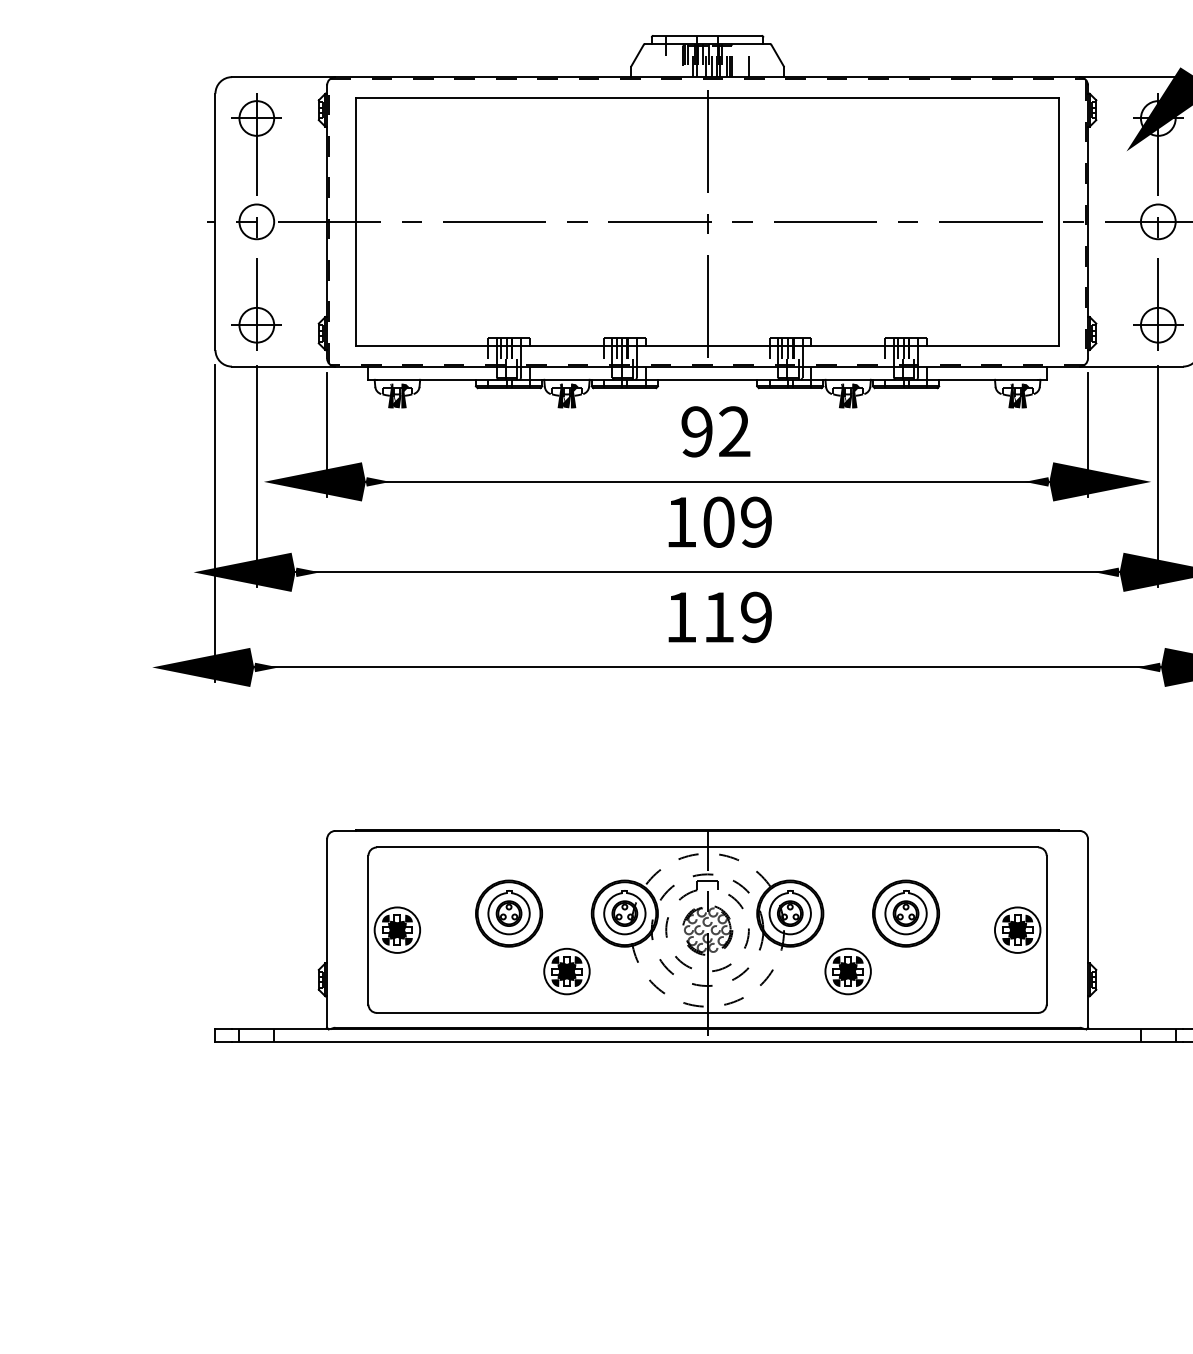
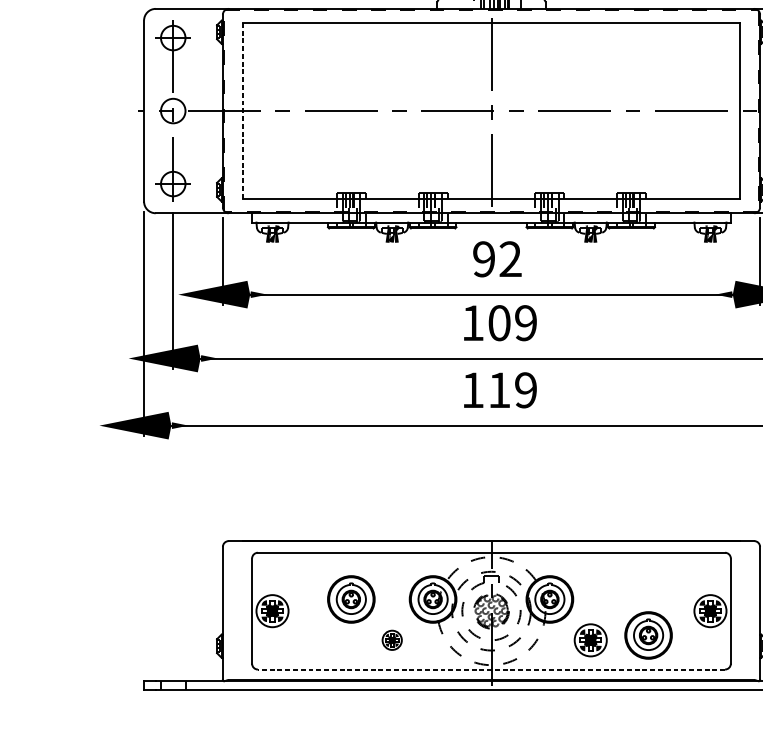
line: (356, 221) -> (243, 110), solid -> dashed
part: (905, 913) -> (648, 635), moved
part: (566, 971) -> (391, 640), size x0.6
line: (707, 1012) -> (491, 669), solid -> dashed

